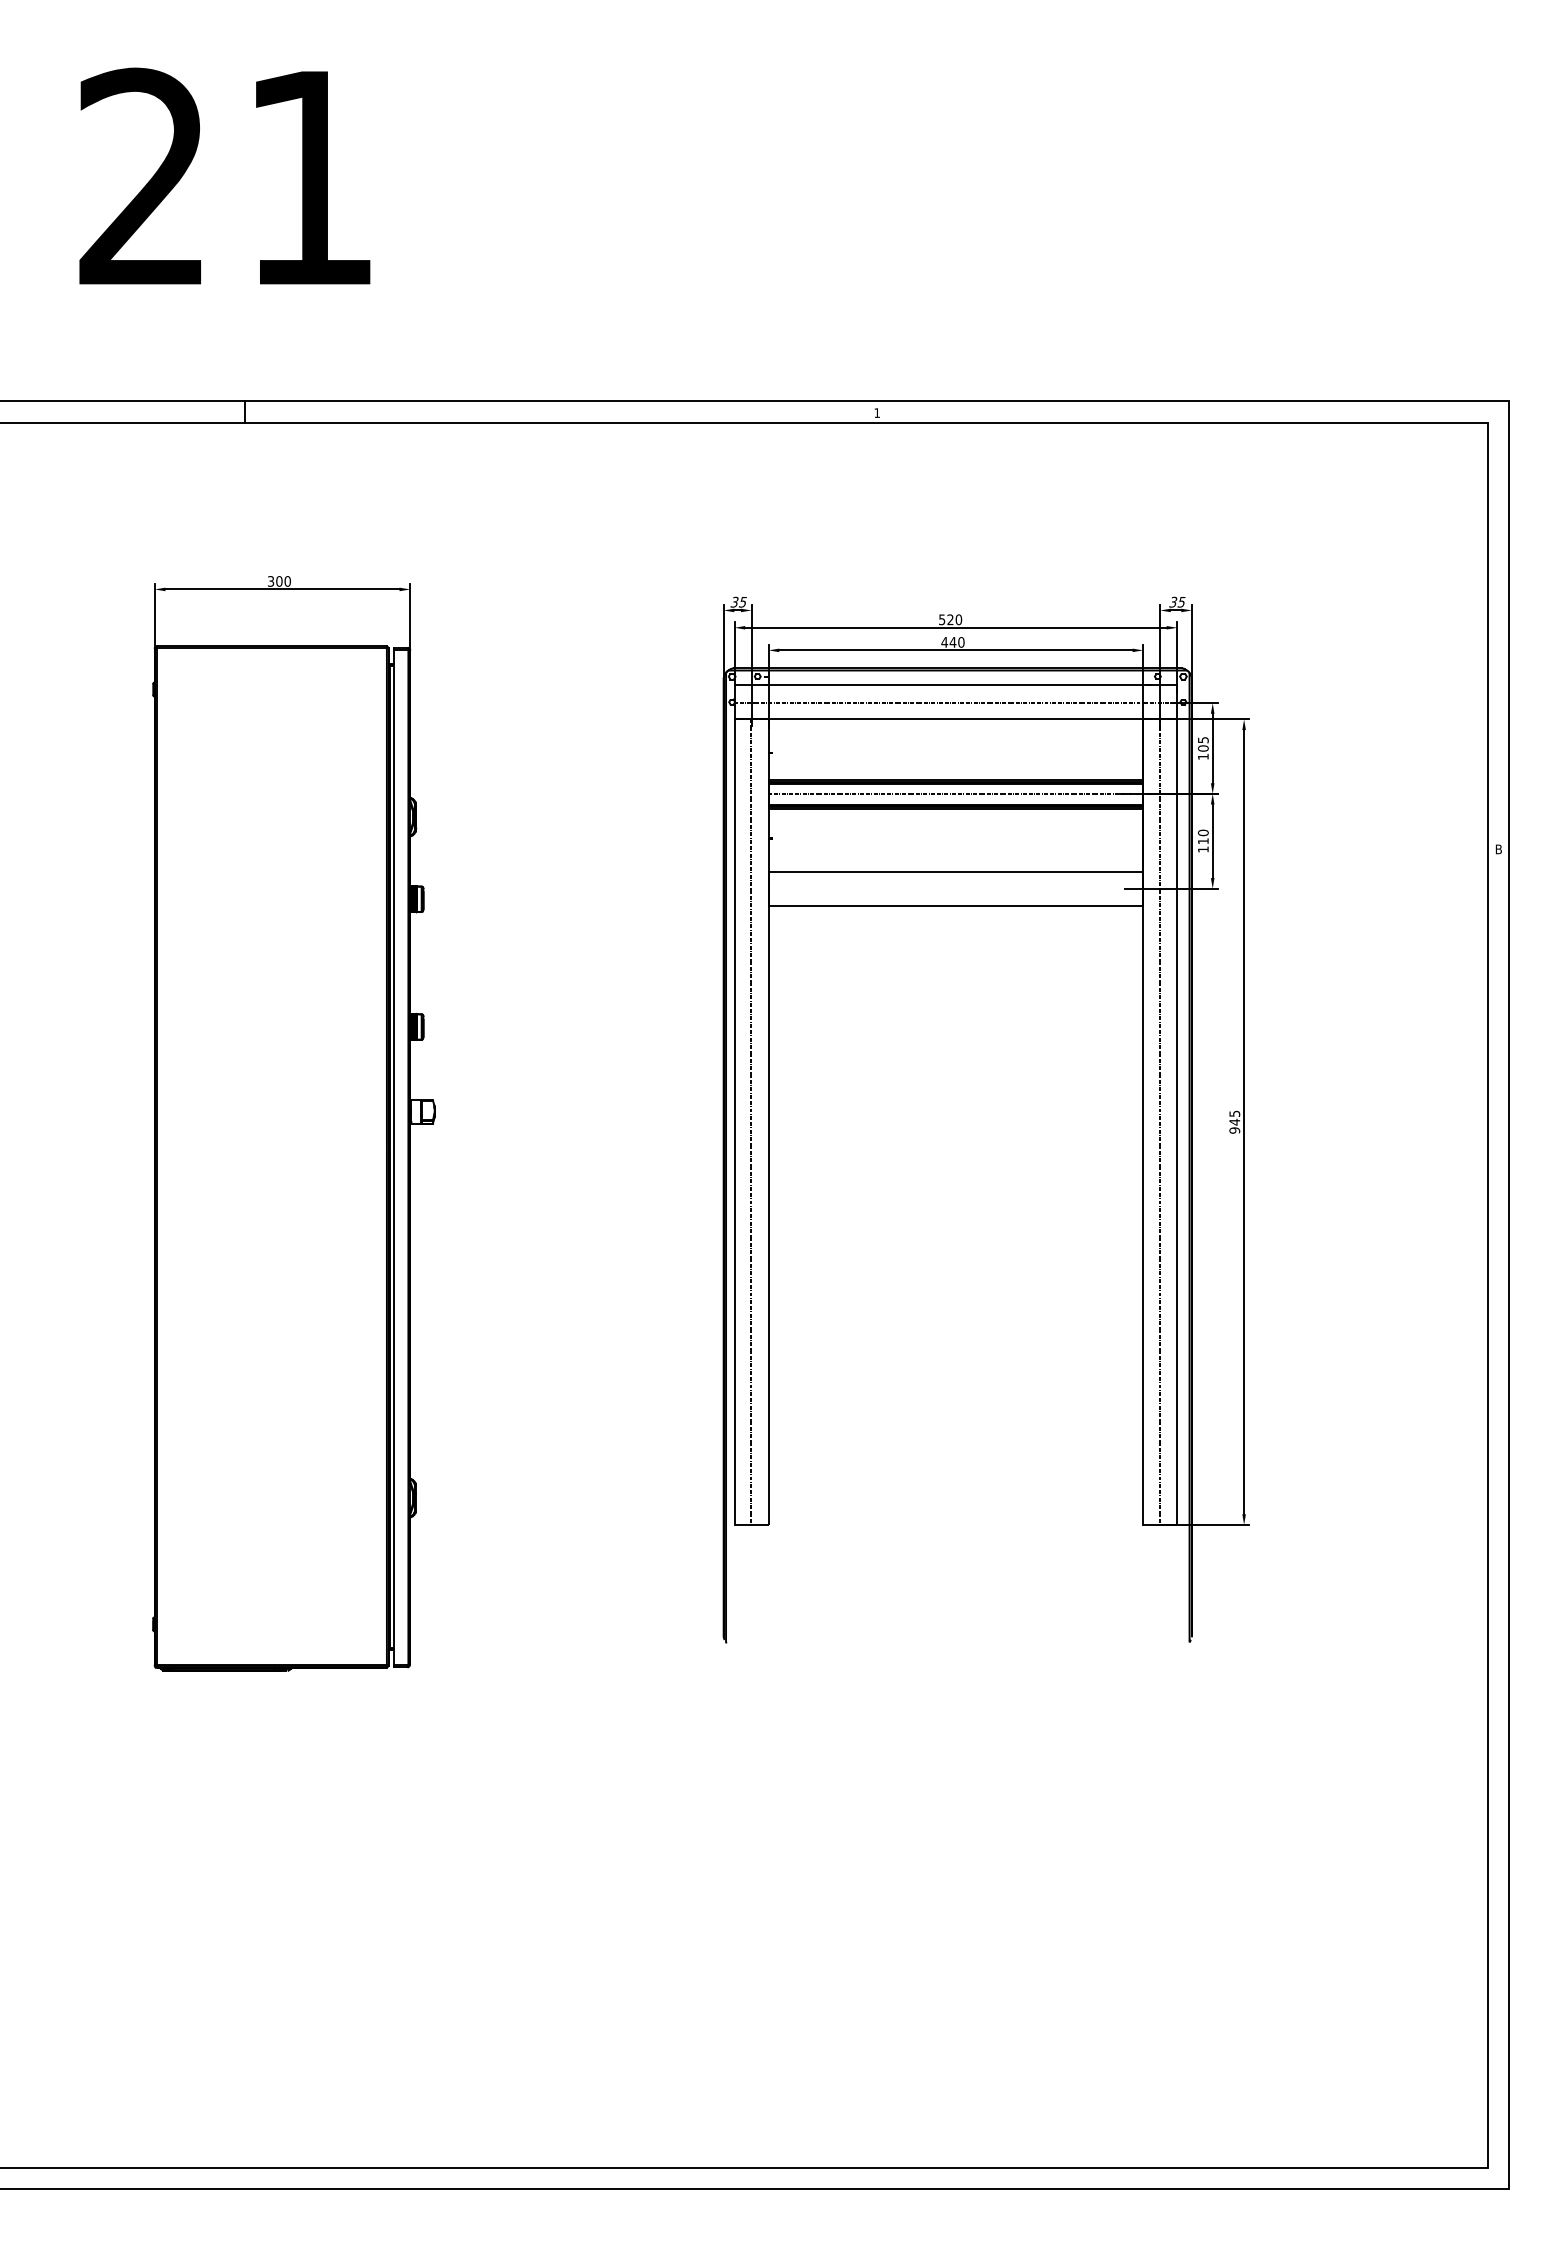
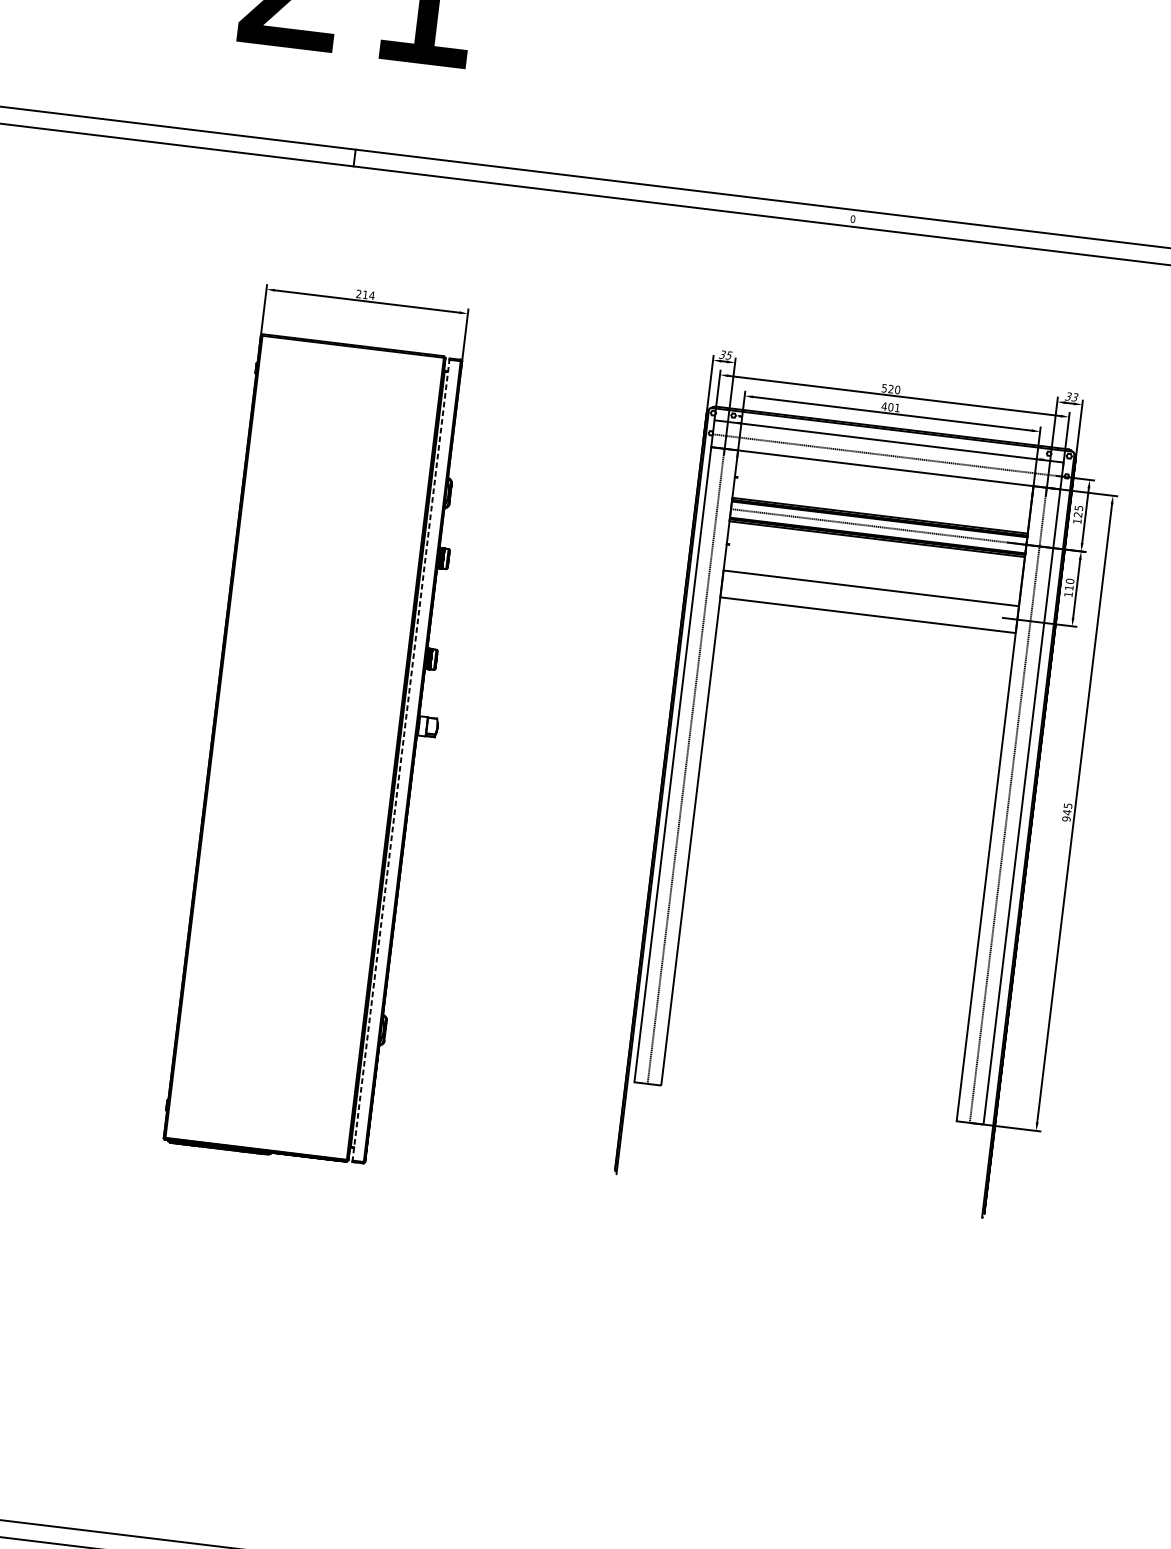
text: (877, 412) -> (853, 218), 1 -> 0
text: (279, 581) -> (365, 294), 300 -> 214
text: (1182, 601) -> (1075, 396), 35 -> 33
text: (956, 642) -> (893, 407), 440 -> 401
text: (1203, 748) -> (1078, 514), 105 -> 125
line: (394, 1156) -> (401, 759), solid -> dashed

